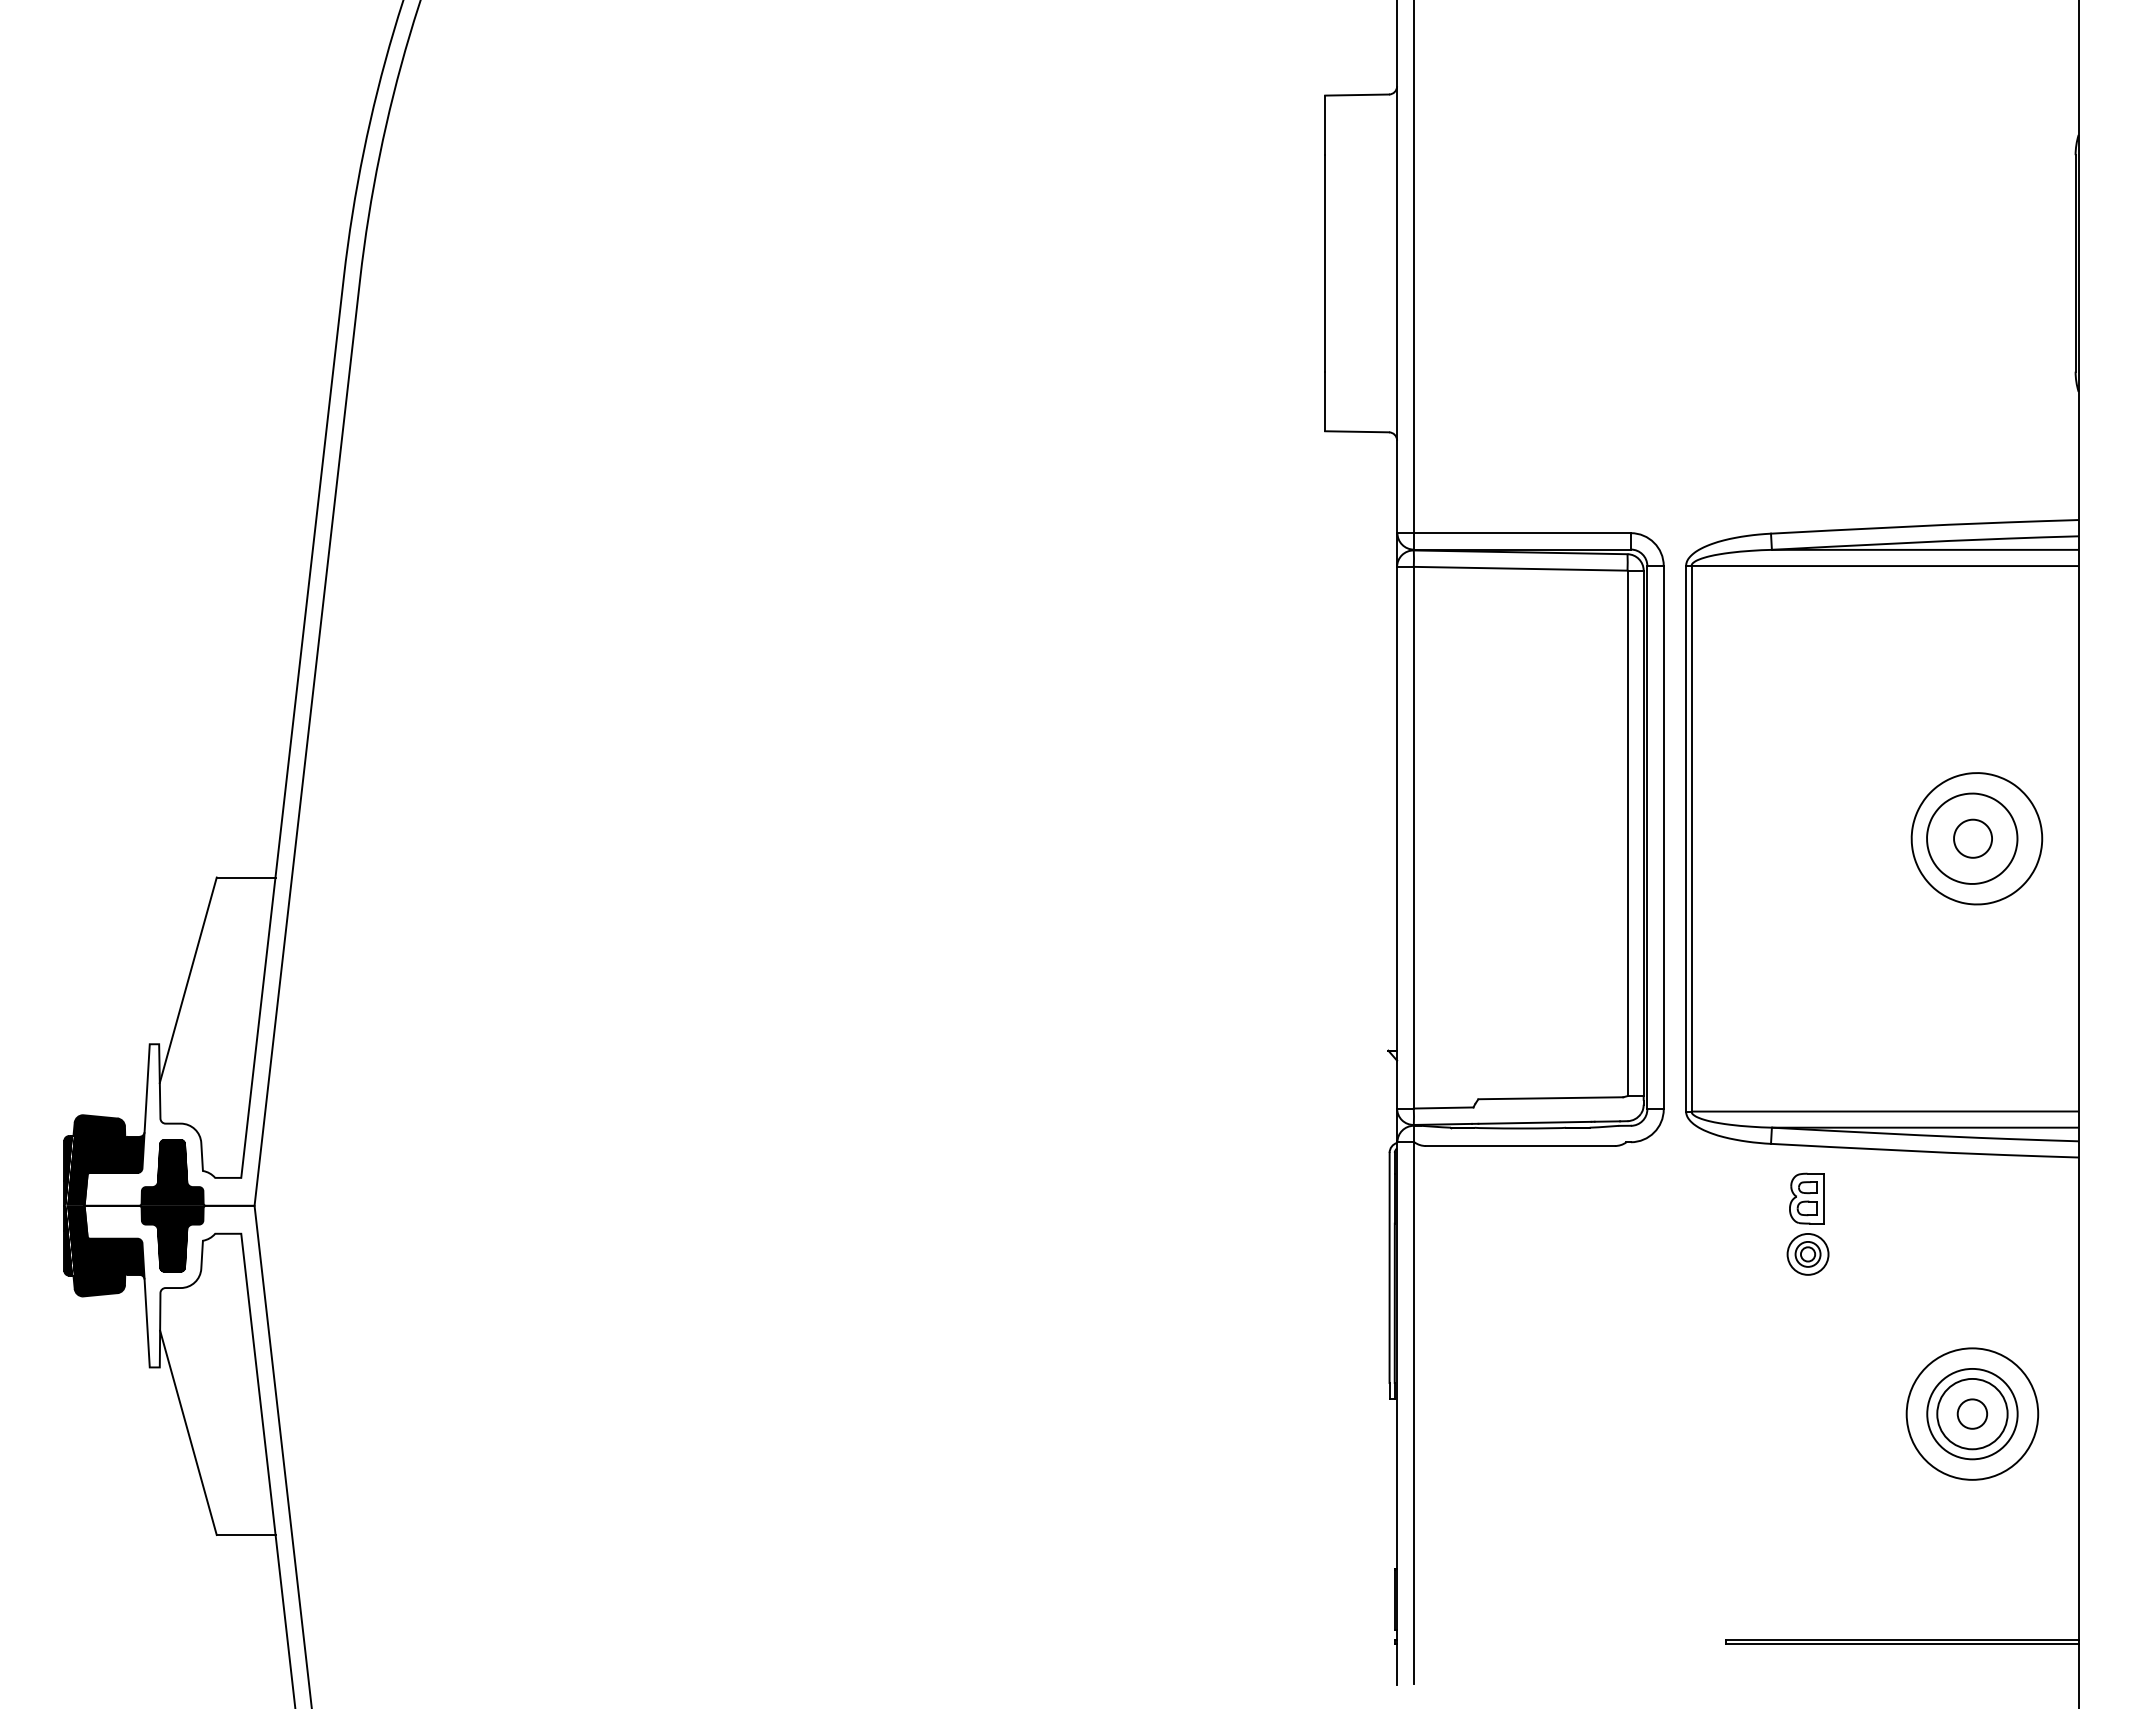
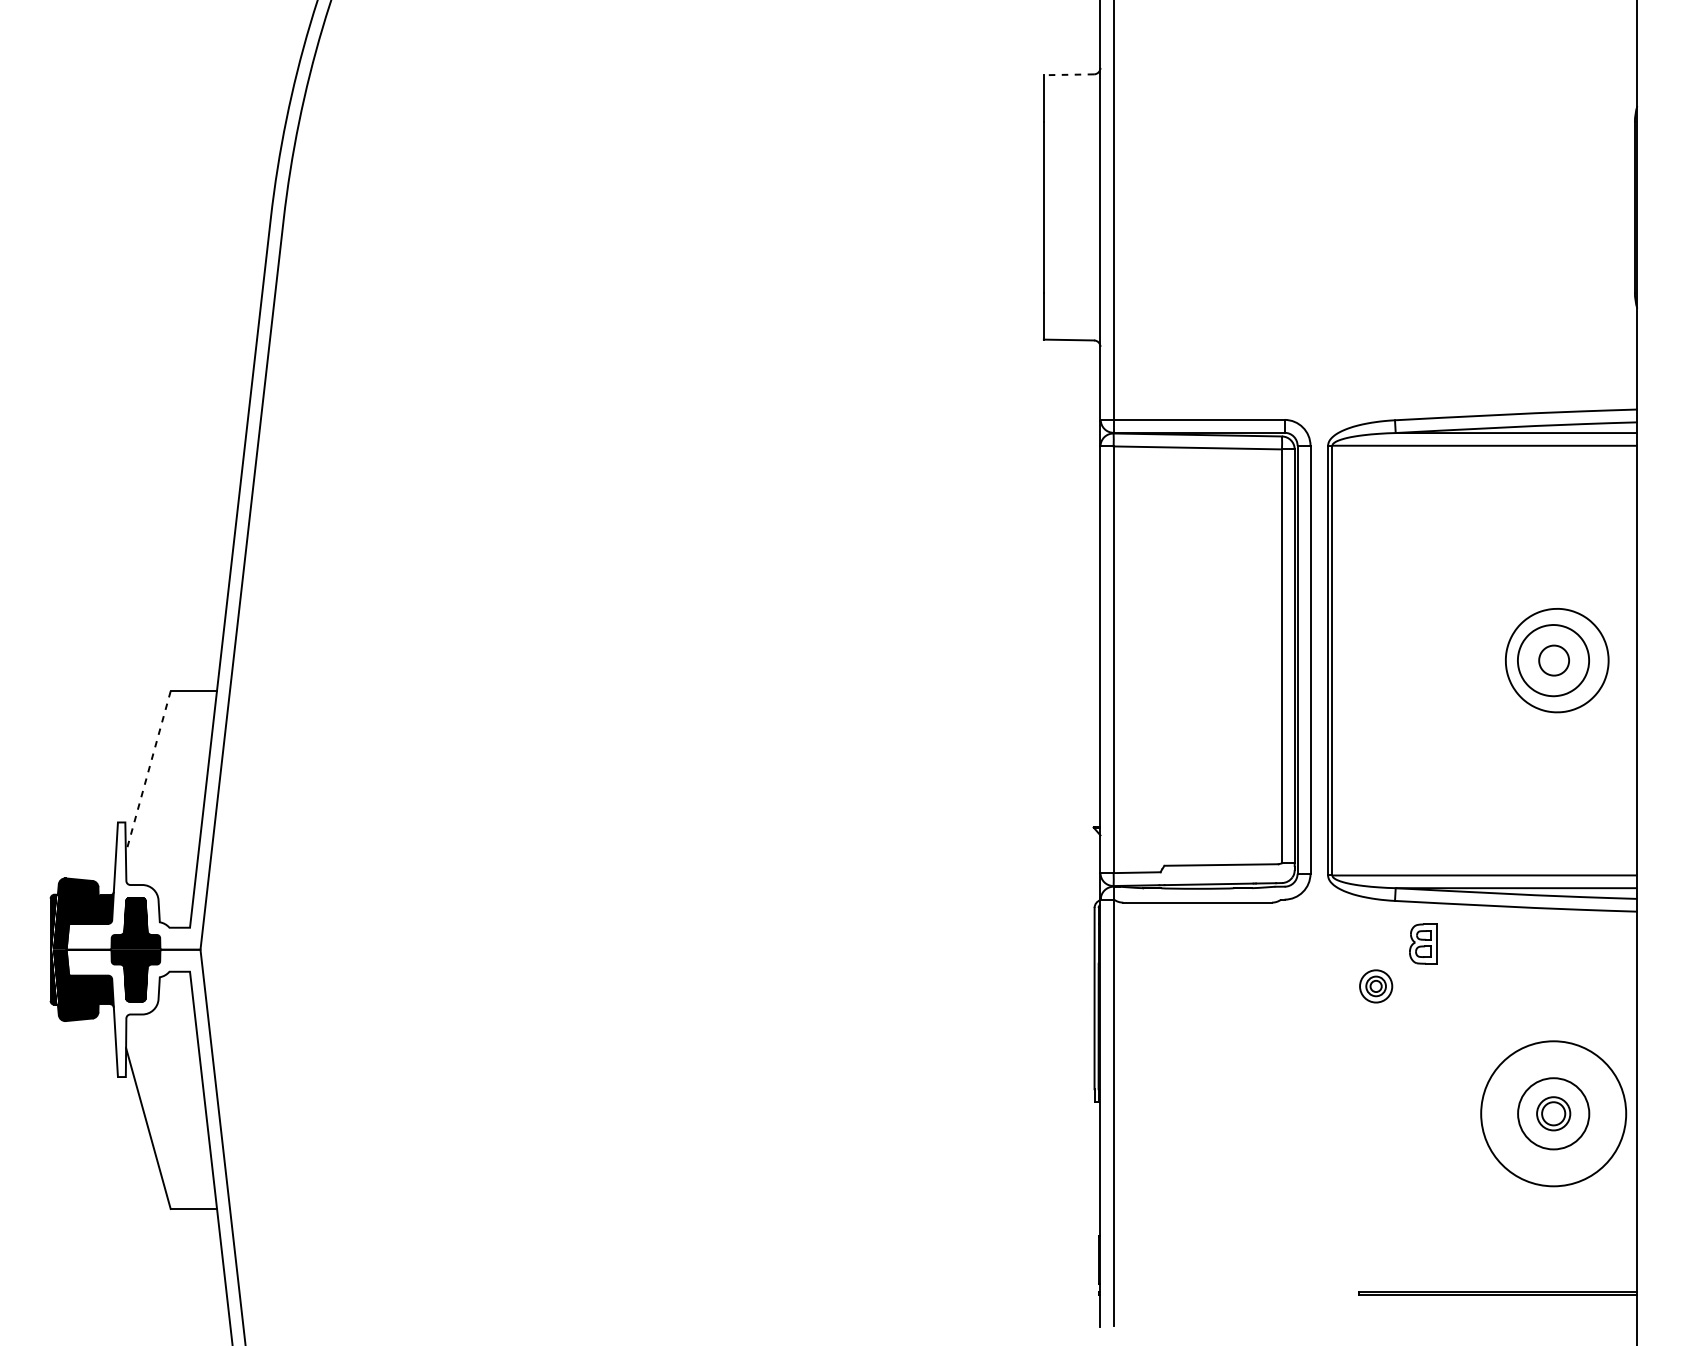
line: (1357, 95) -> (1069, 75), solid -> dashed
line: (188, 980) -> (148, 772), solid -> dashed
part: (1807, 1254) -> (1375, 986), moved
circle: (1972, 1413) -> (1553, 1113), size x0.6
circle: (1972, 1413) -> (1553, 1113), size x1.4

